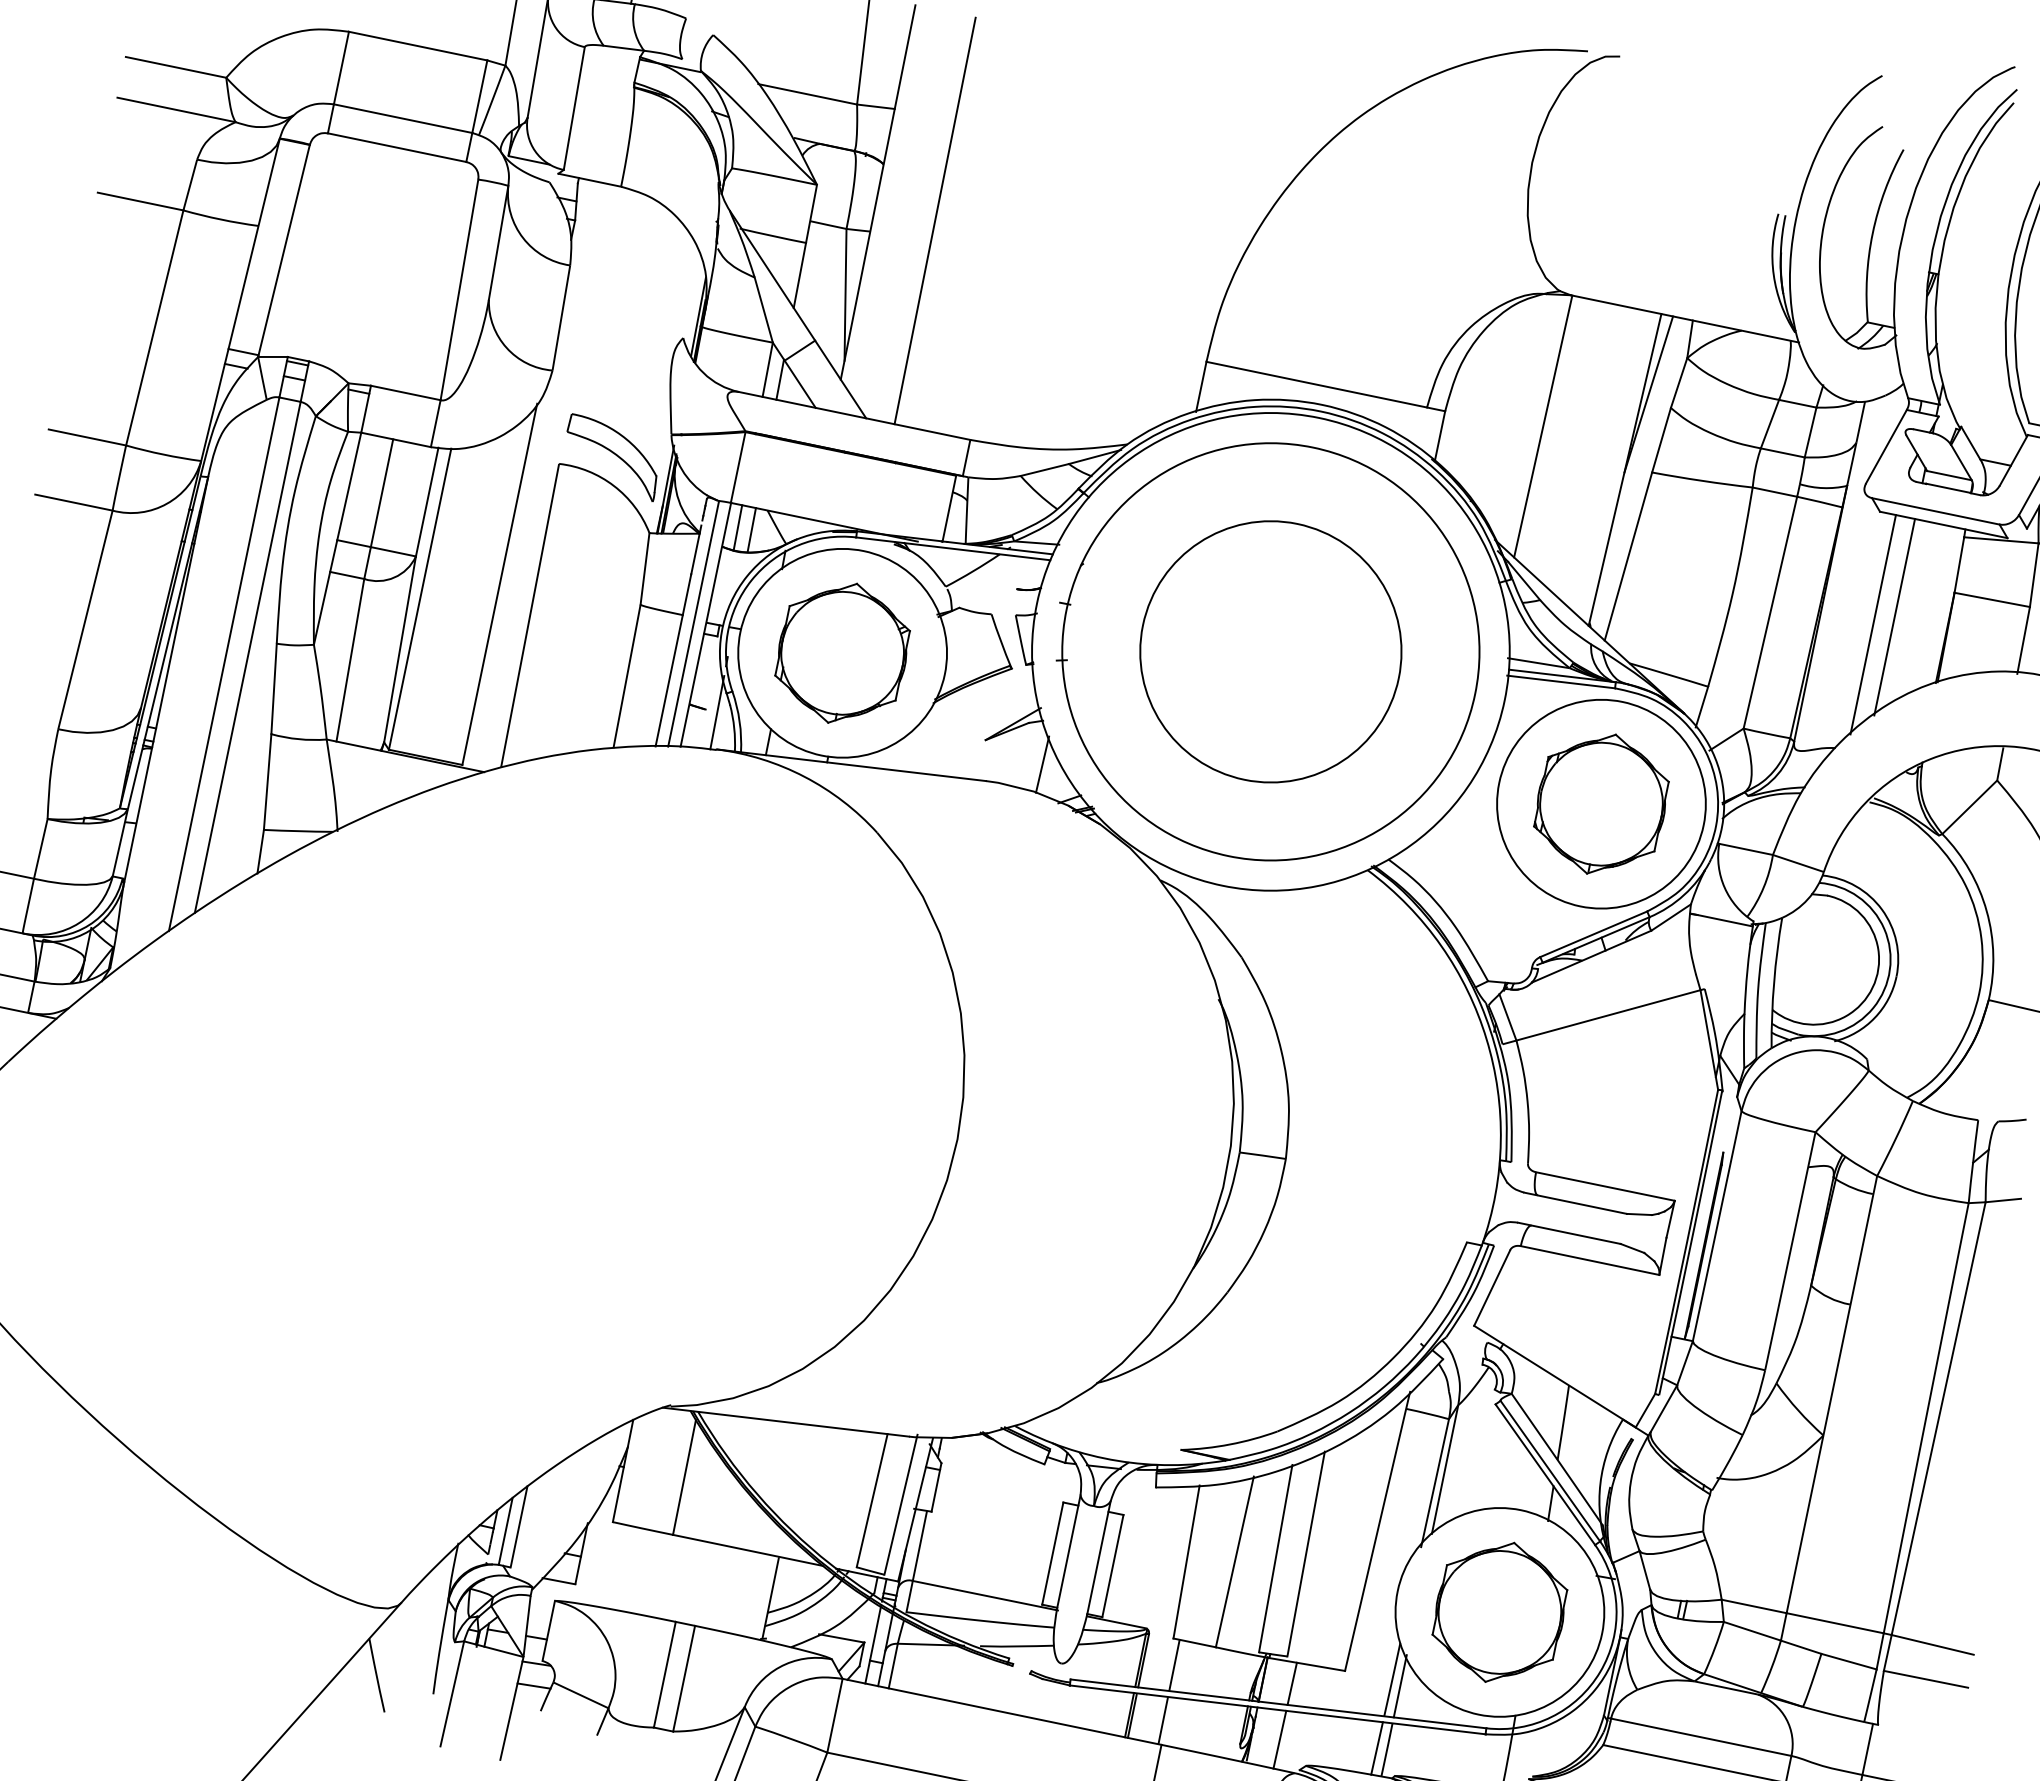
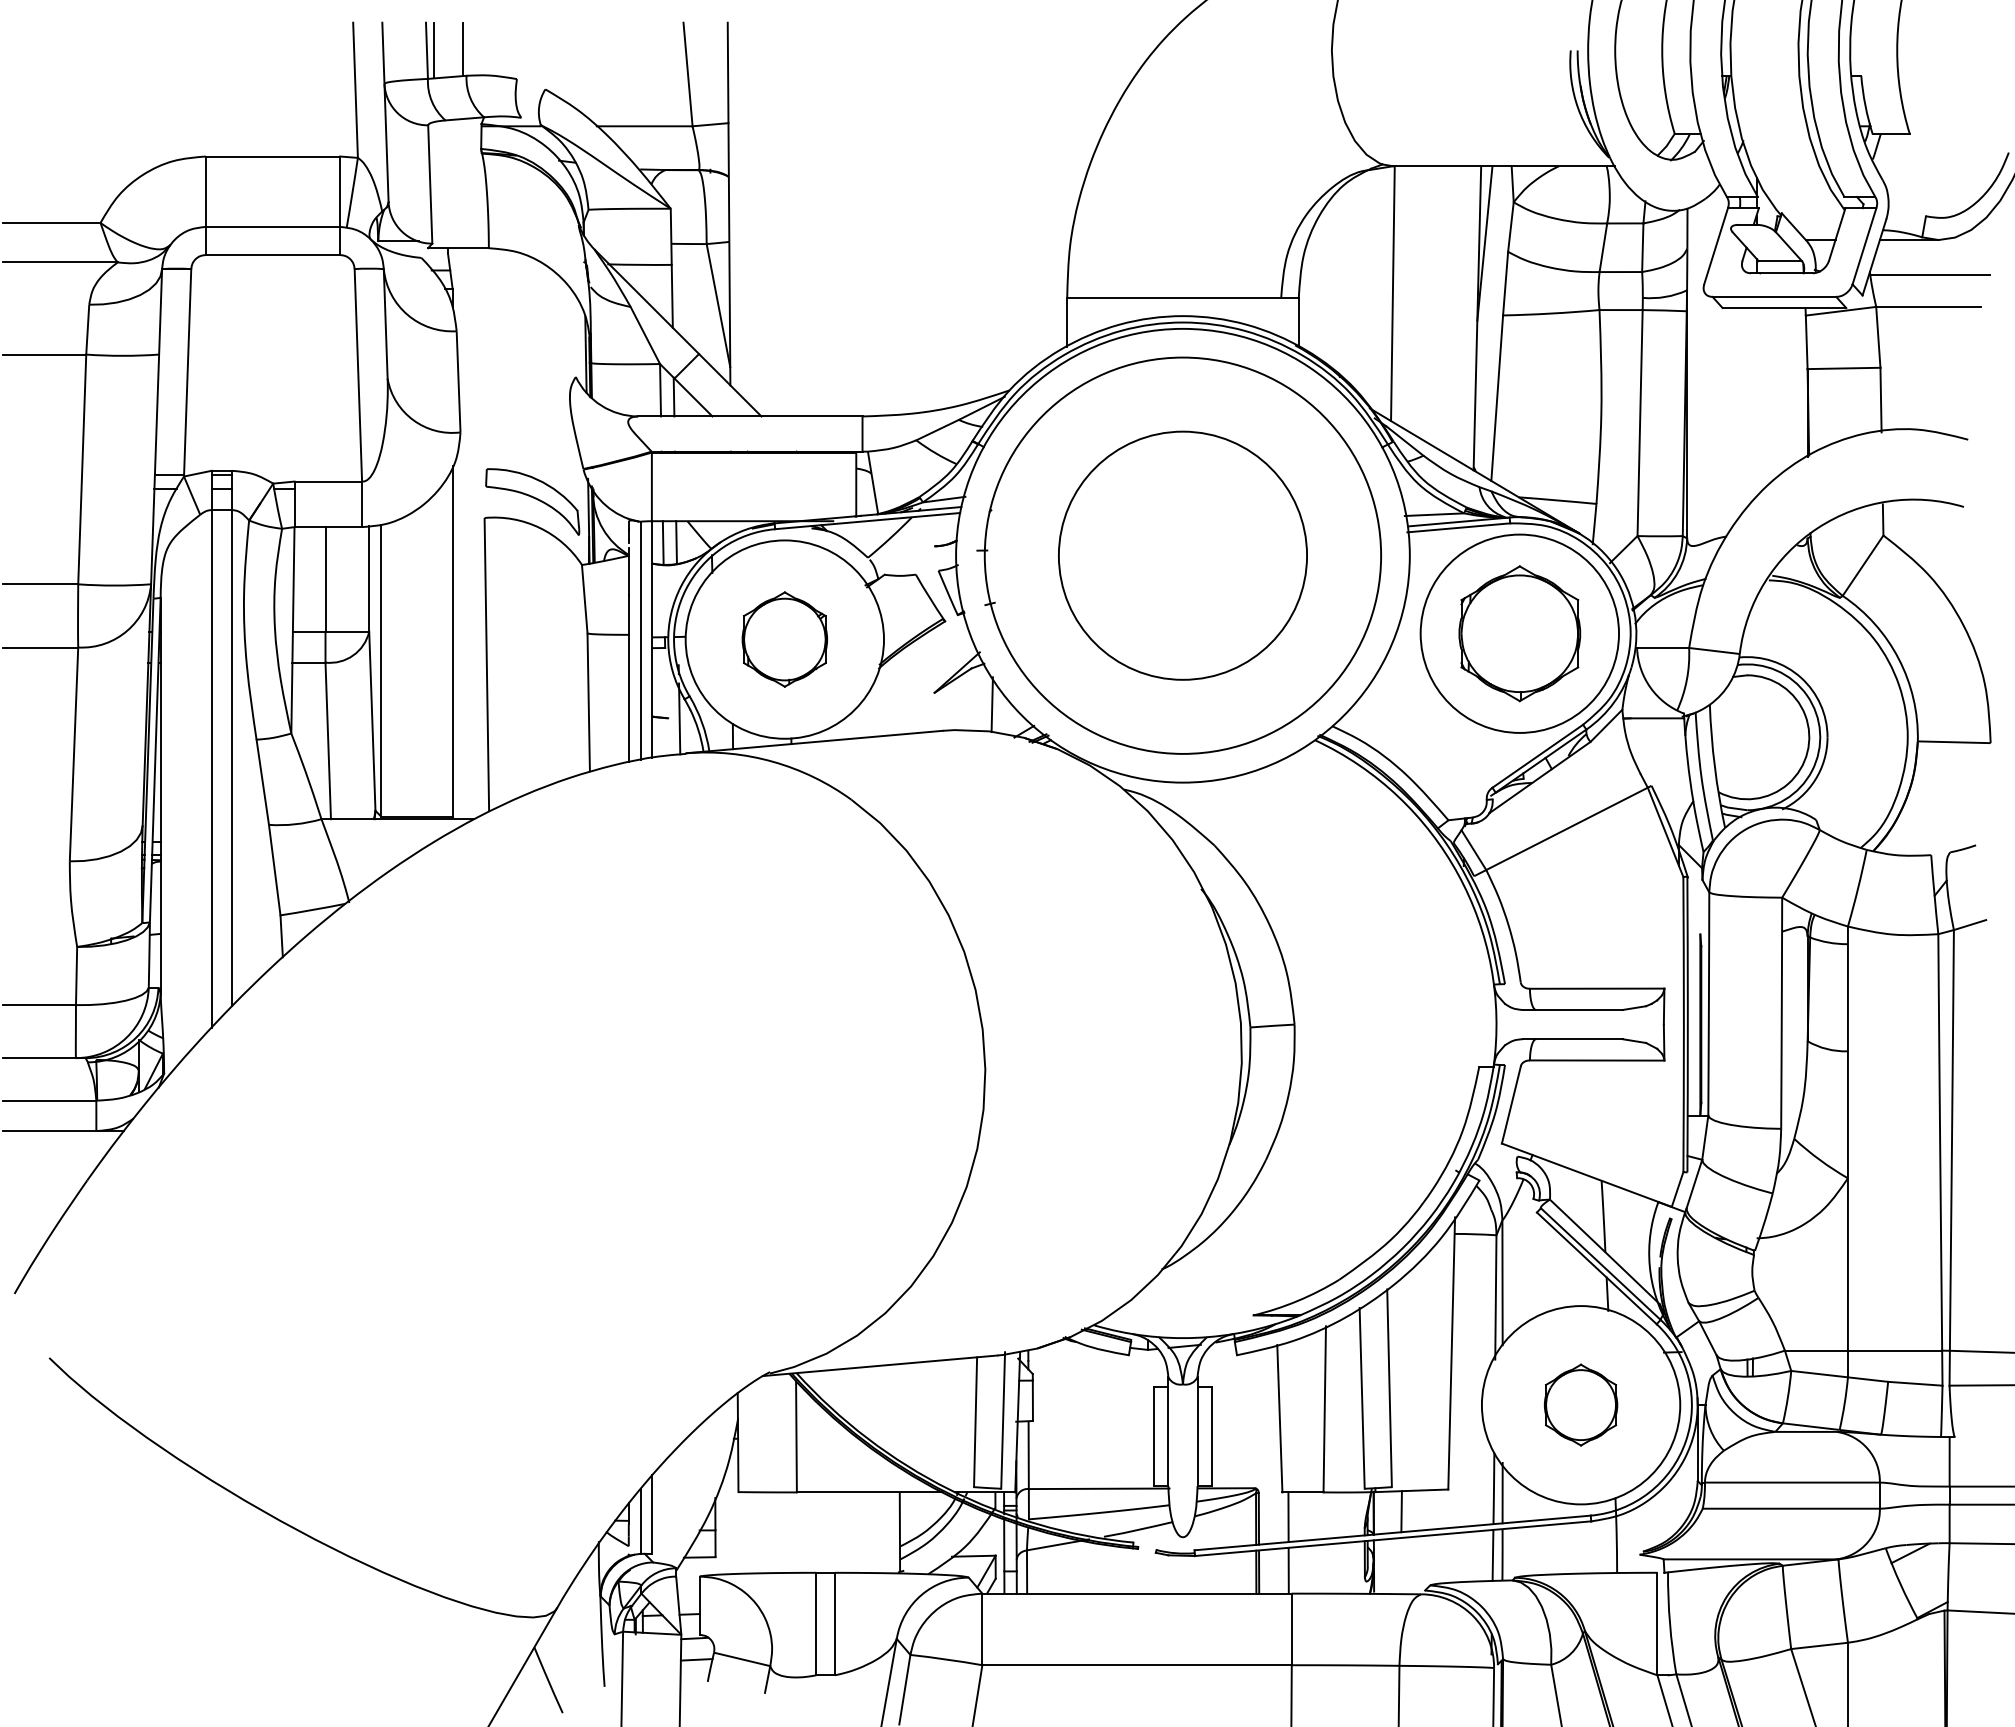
line: (935, 220) -> (787, 219), removed
line: (1894, 617) -> (1756, 403), removed
line: (1873, 624) -> (1738, 414), removed
part: (842, 653) -> (784, 639), size x0.7
part: (1499, 1611) -> (1580, 1404), size x0.6
line: (1279, 1739) -> (1400, 1565), removed

